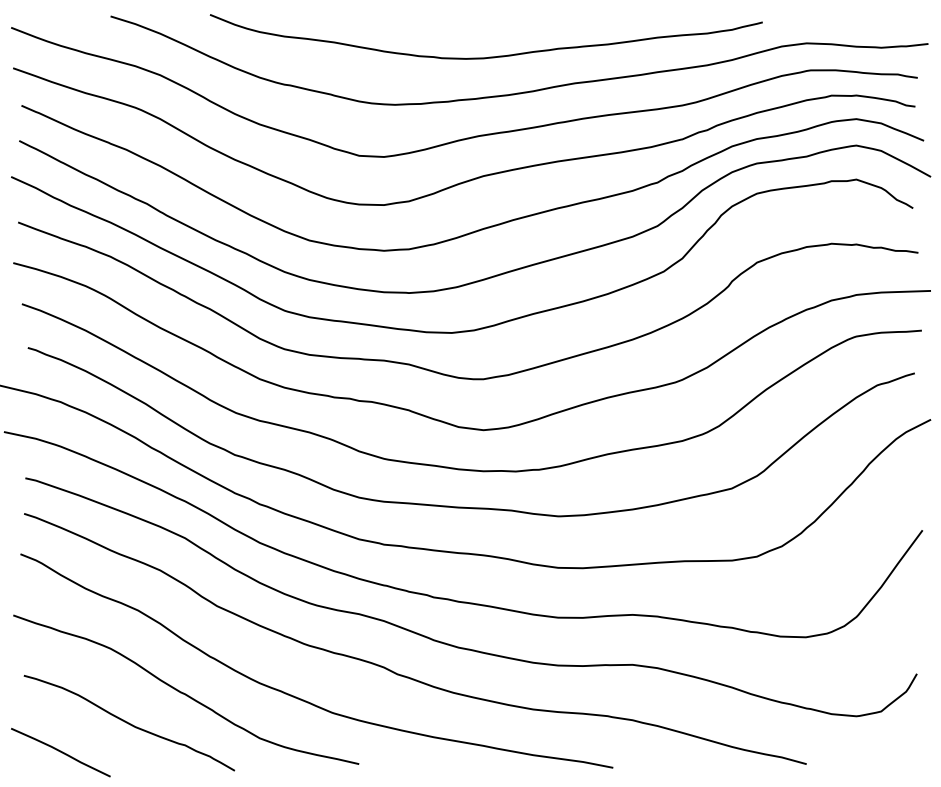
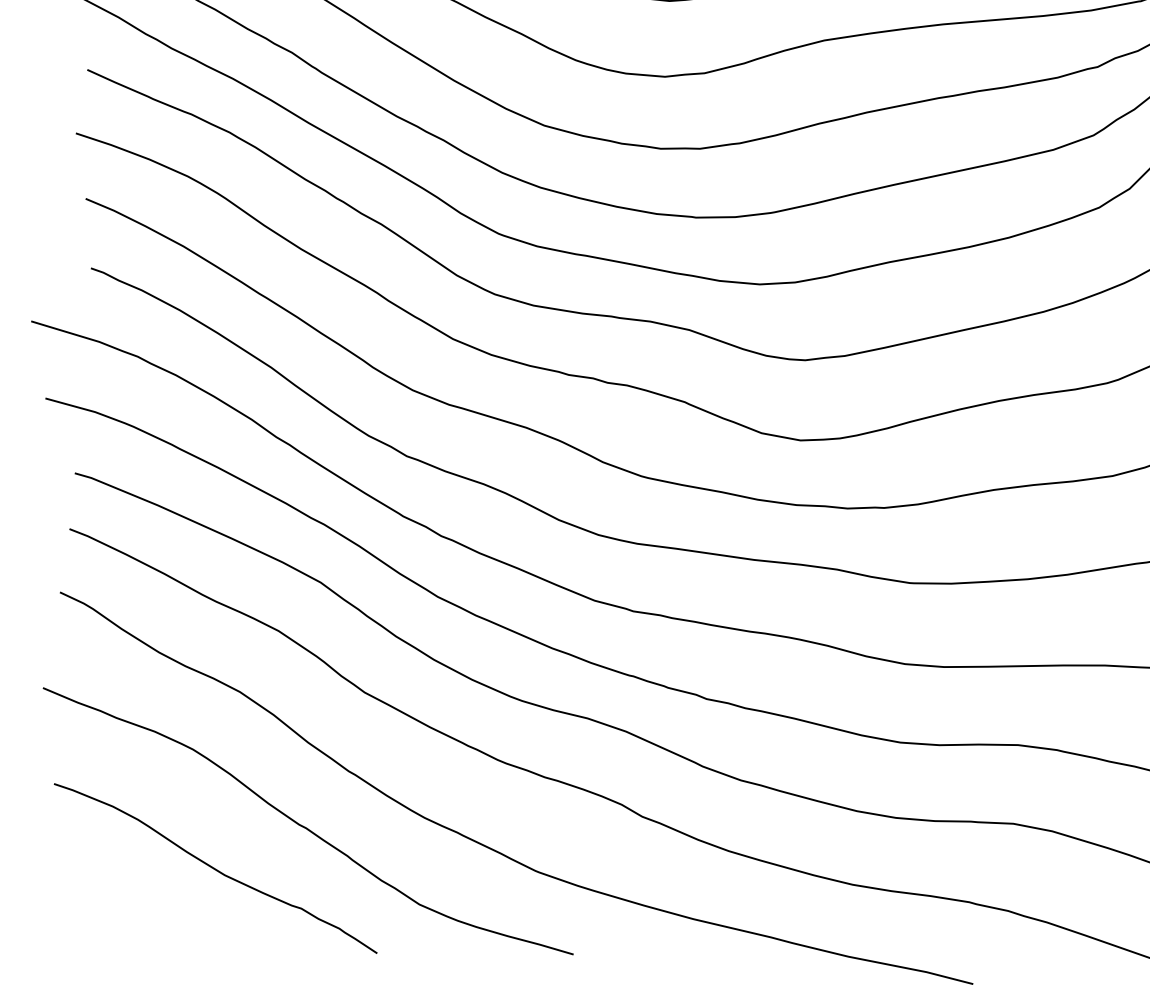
curve: (60, 752) -> (104, 908), removed

